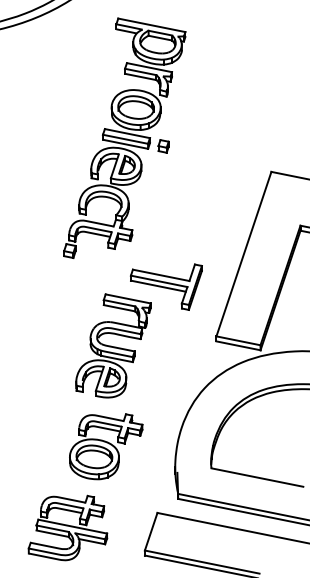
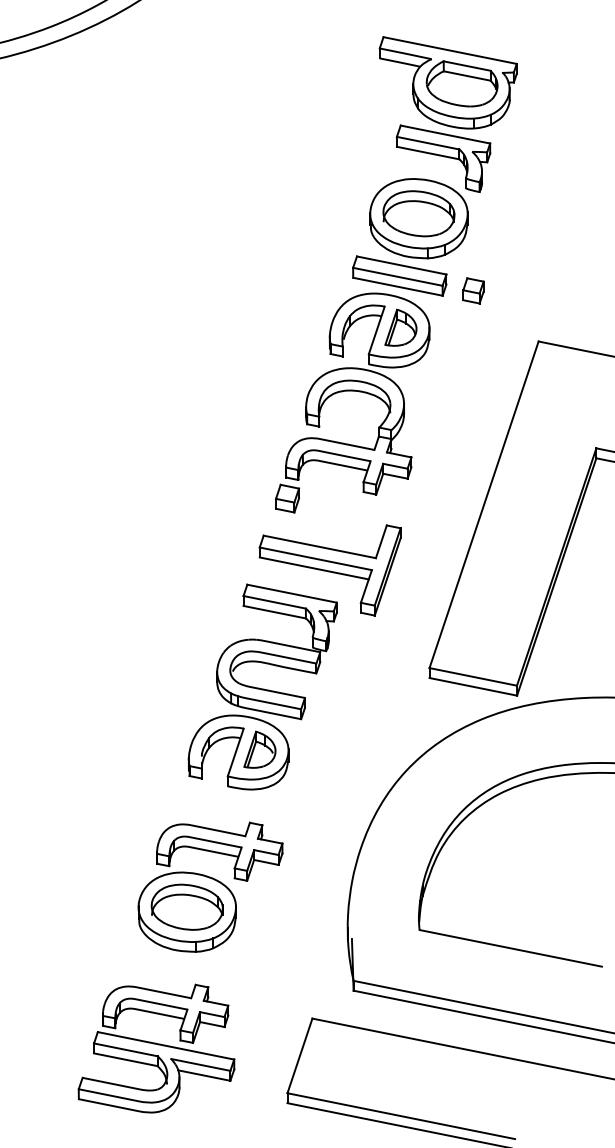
part: (124, 137) -> (395, 273), moved
part: (113, 345) -> (262, 686), moved
part: (67, 527) -> (155, 1047), moved

